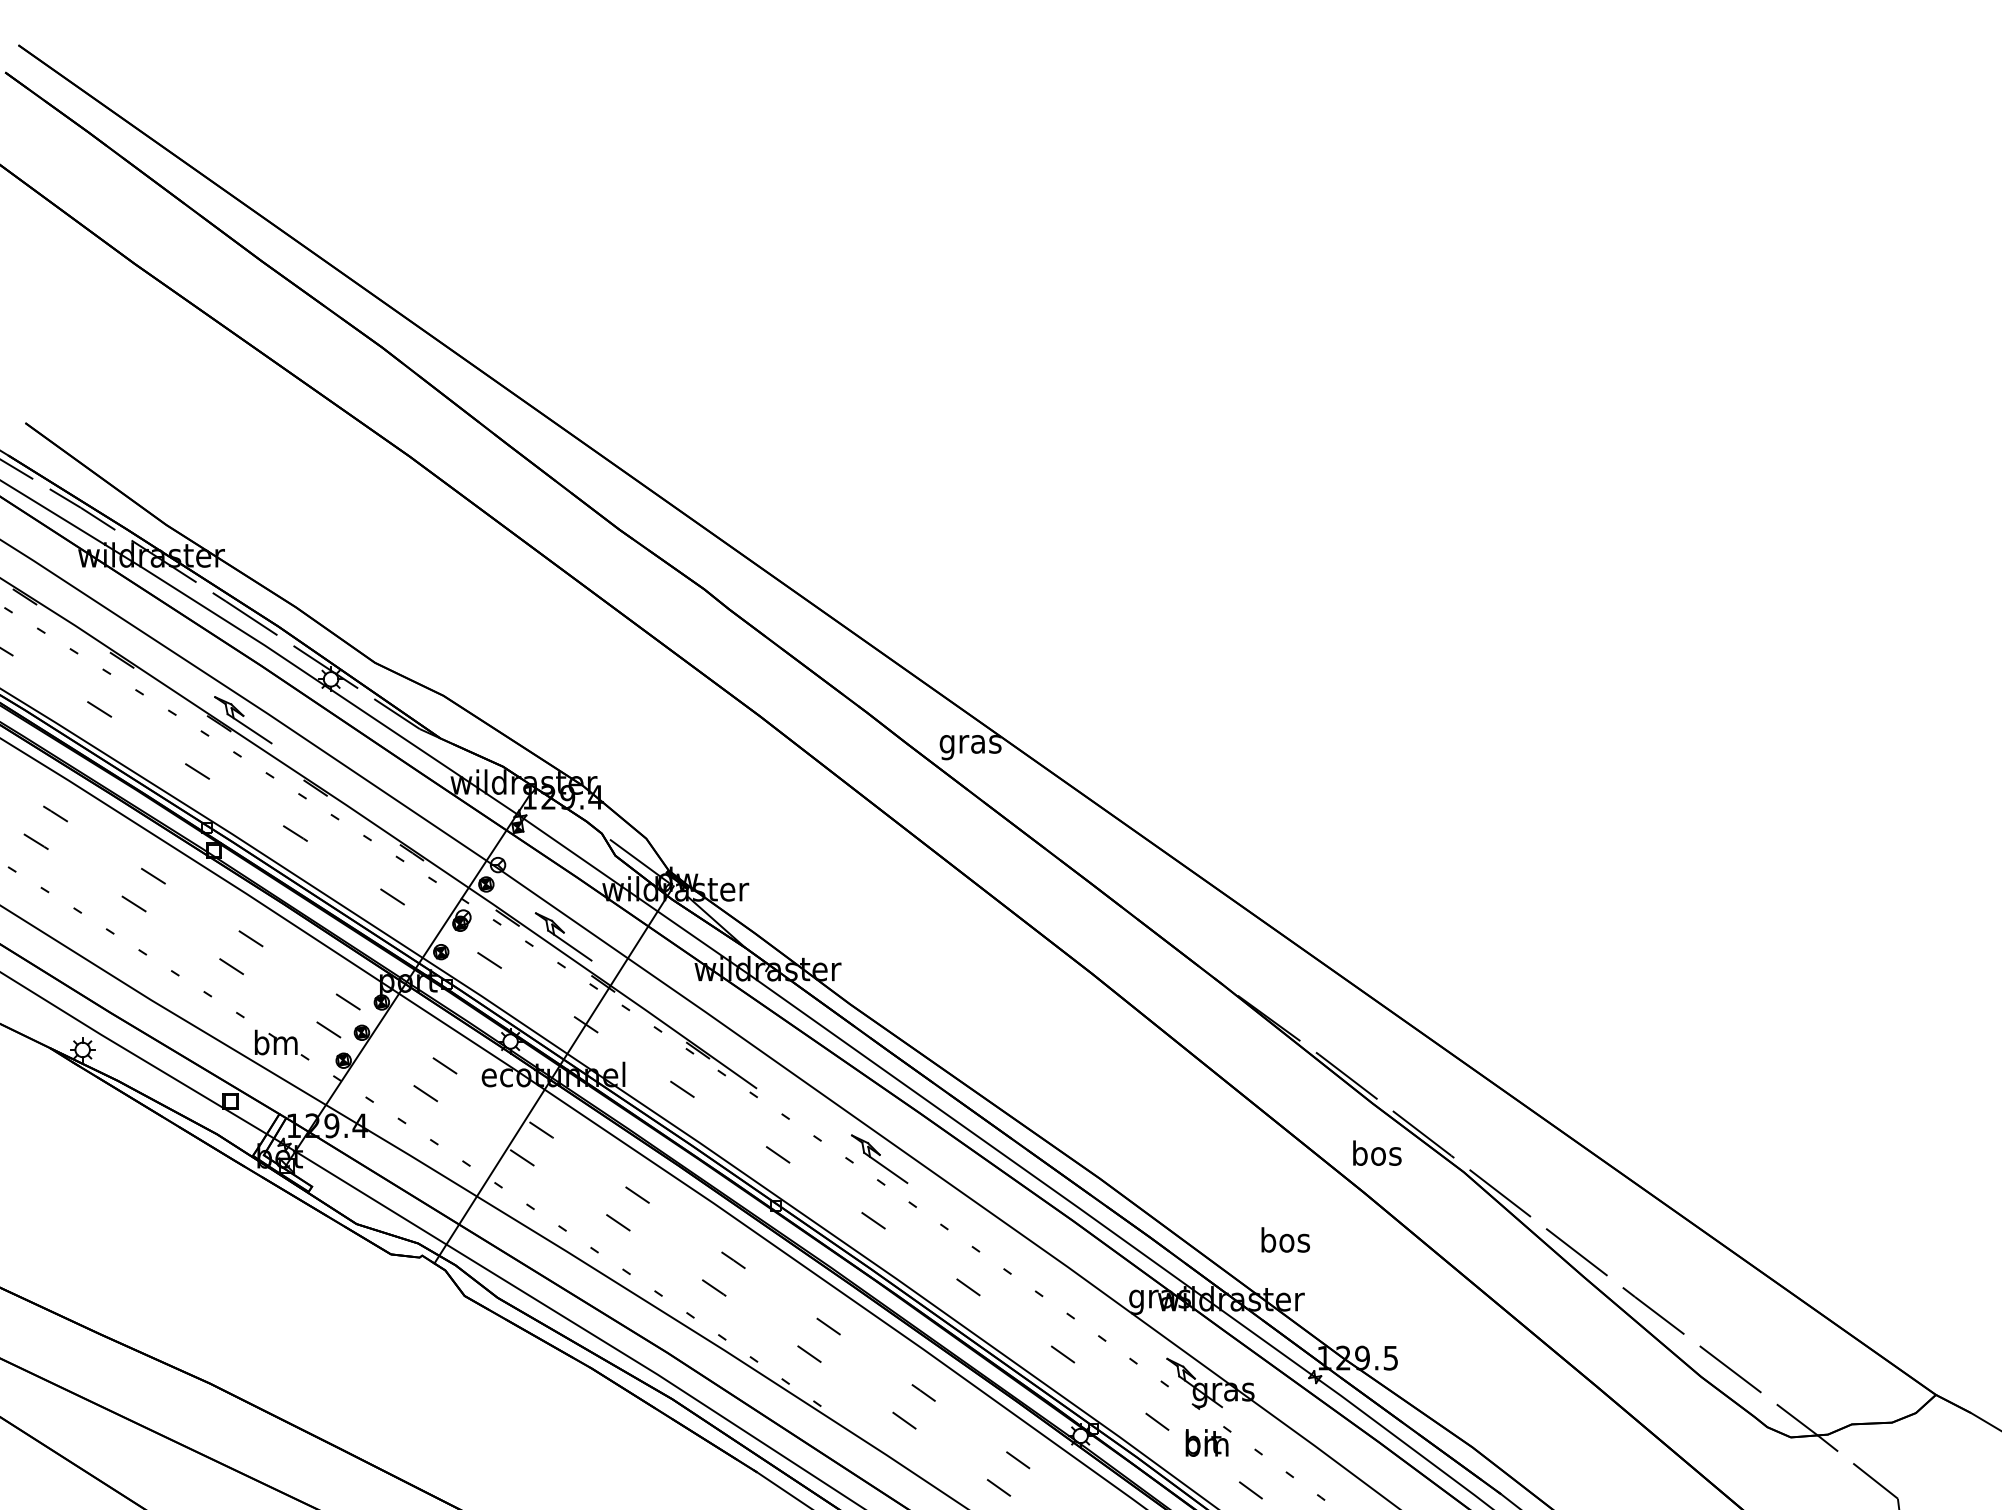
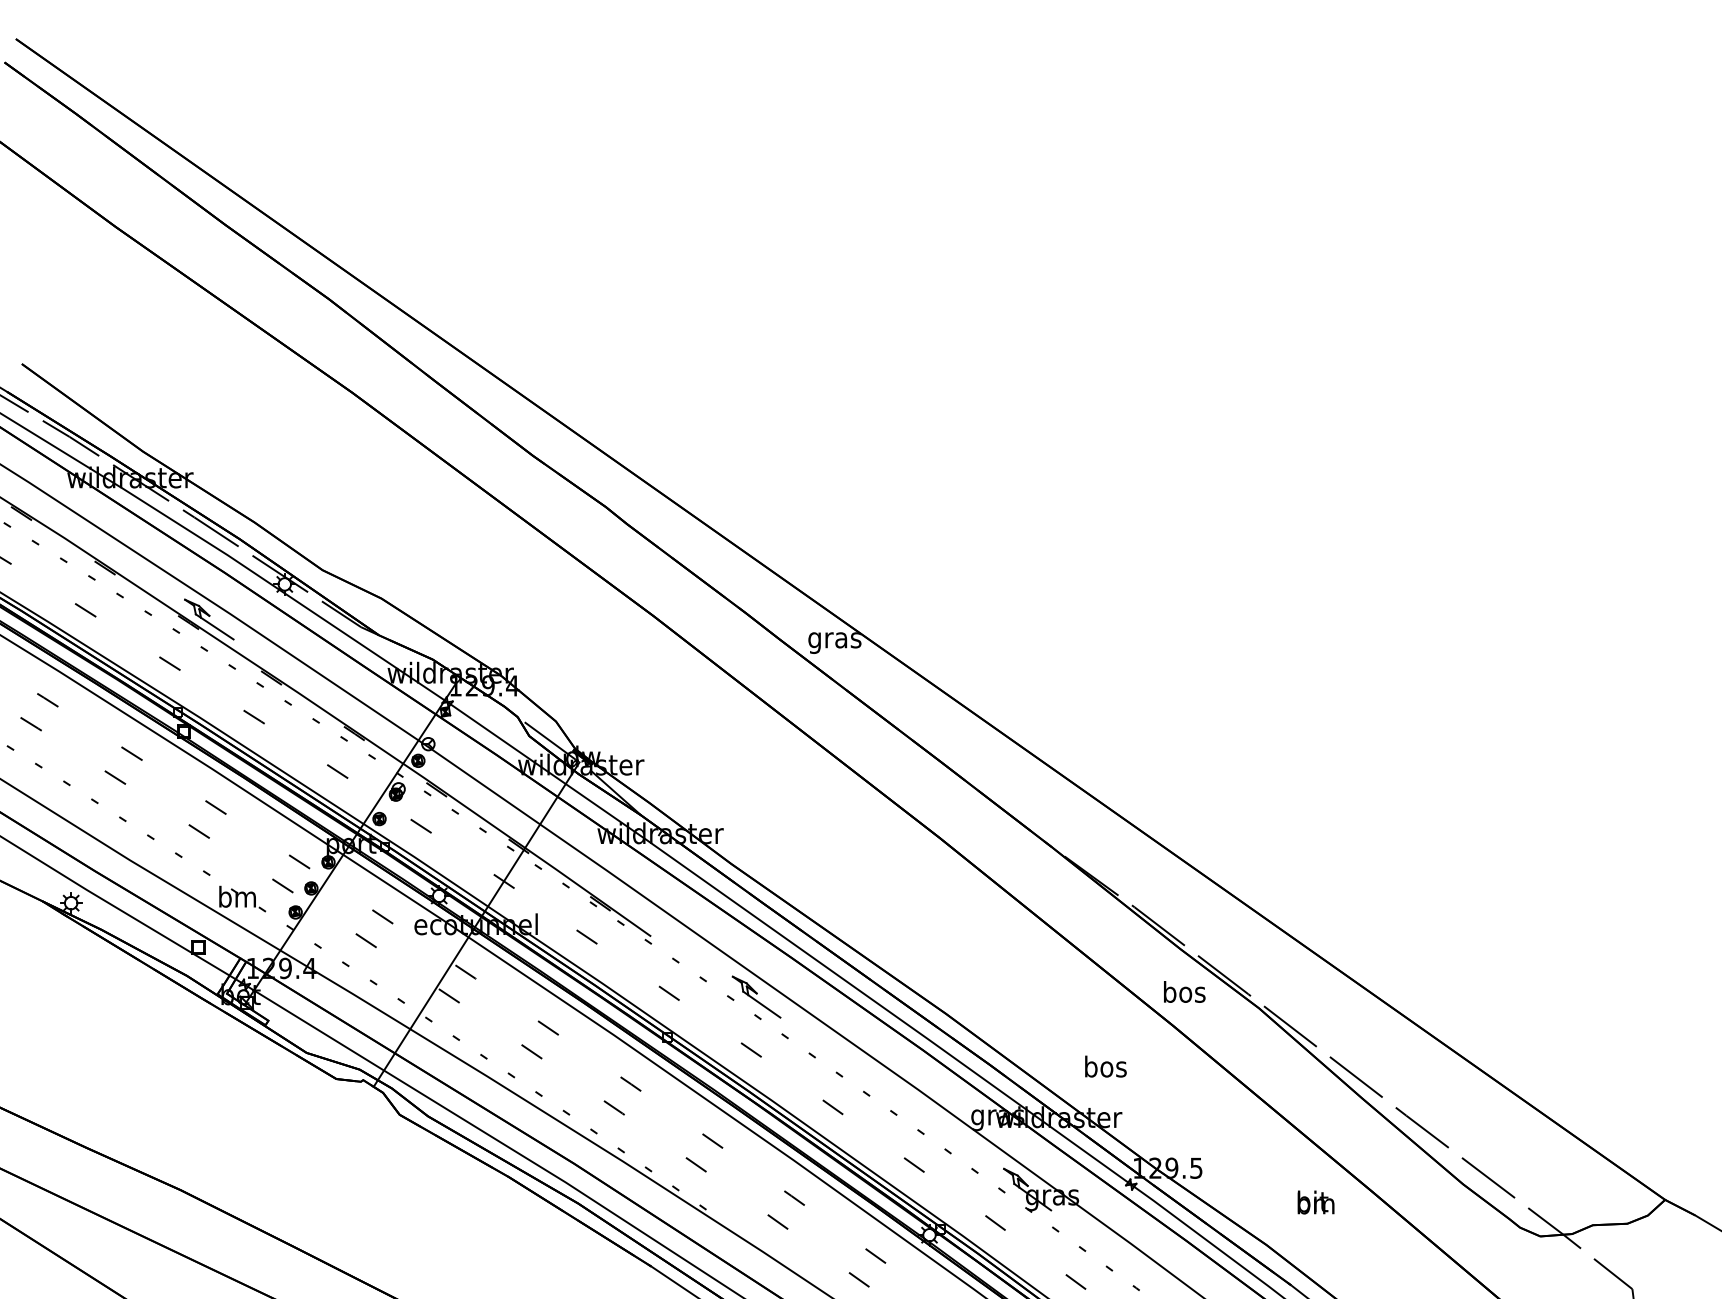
part: (563, 936) -> (484, 805), removed
text: (1206, 1442) -> (1315, 1202), moved

